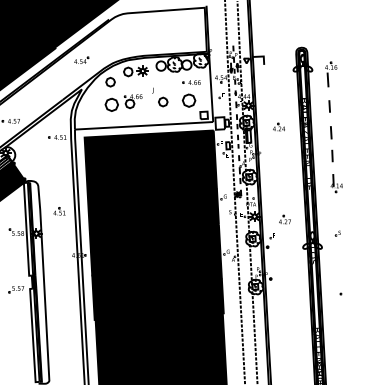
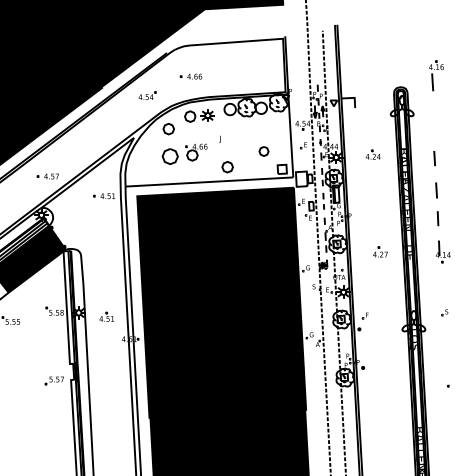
part: (81, 60) -> (147, 95), moved
part: (331, 74) -> (436, 75), moved
part: (191, 82) -> (190, 76), moved
part: (188, 100) -> (263, 151), size x0.6
part: (163, 102) -> (227, 167), moved
part: (278, 127) -> (372, 154), moved
part: (59, 211) -> (106, 316), moved
part: (285, 219) -> (380, 251), moved

